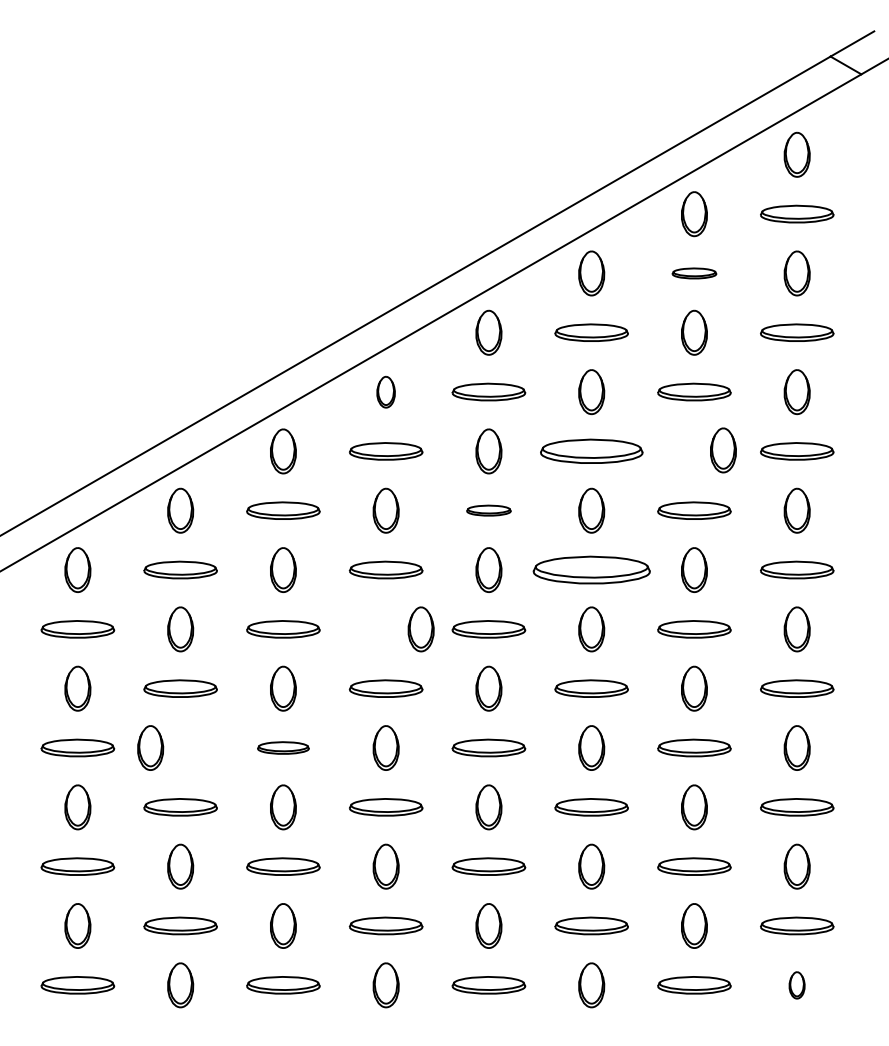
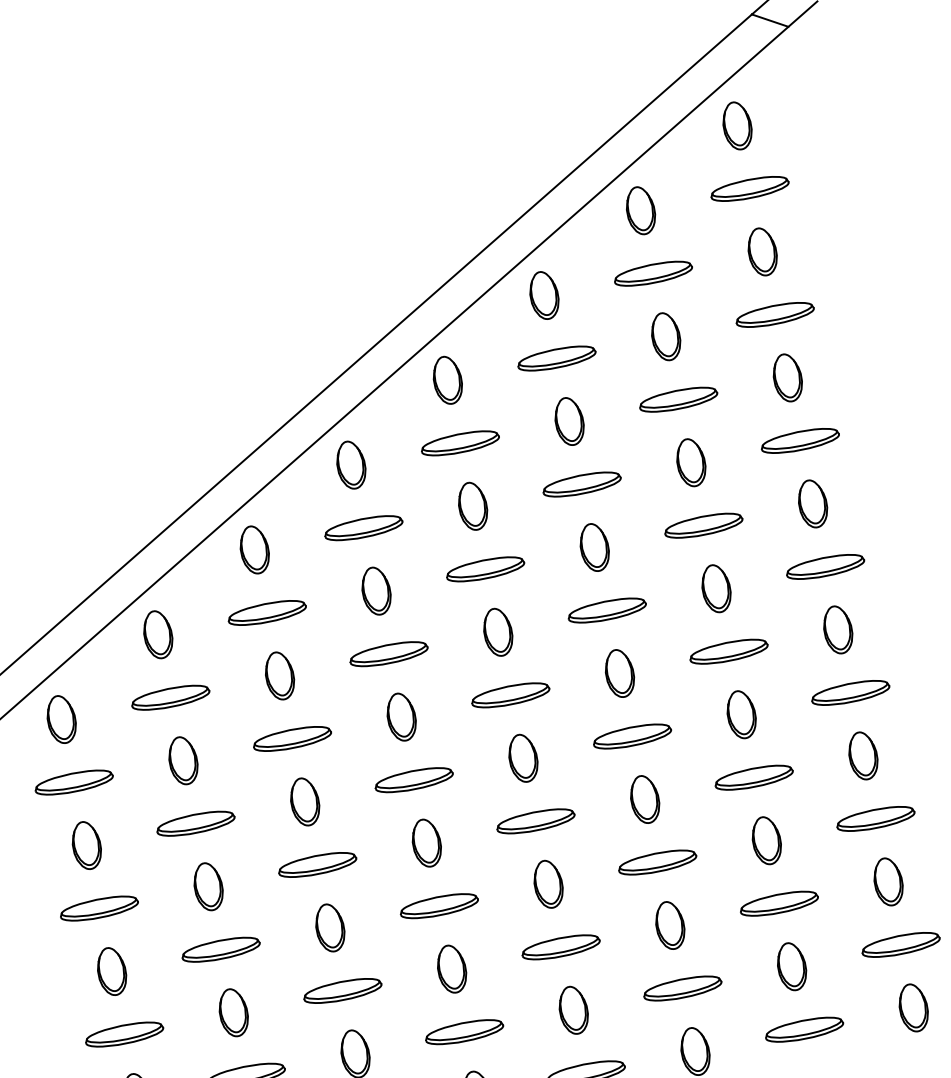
part: (694, 273) -> (653, 273), size x1.67
part: (385, 392) -> (350, 465), size x1.43
part: (723, 450) -> (691, 462), moved
part: (591, 451) -> (581, 484), size x0.71
part: (488, 510) -> (484, 569), size x1.67
part: (591, 569) -> (606, 609), size x0.62
part: (420, 629) -> (400, 717), moved
part: (150, 747) -> (208, 886), moved
part: (283, 747) -> (317, 864), size x1.43
part: (796, 985) -> (912, 1008), size x1.67

